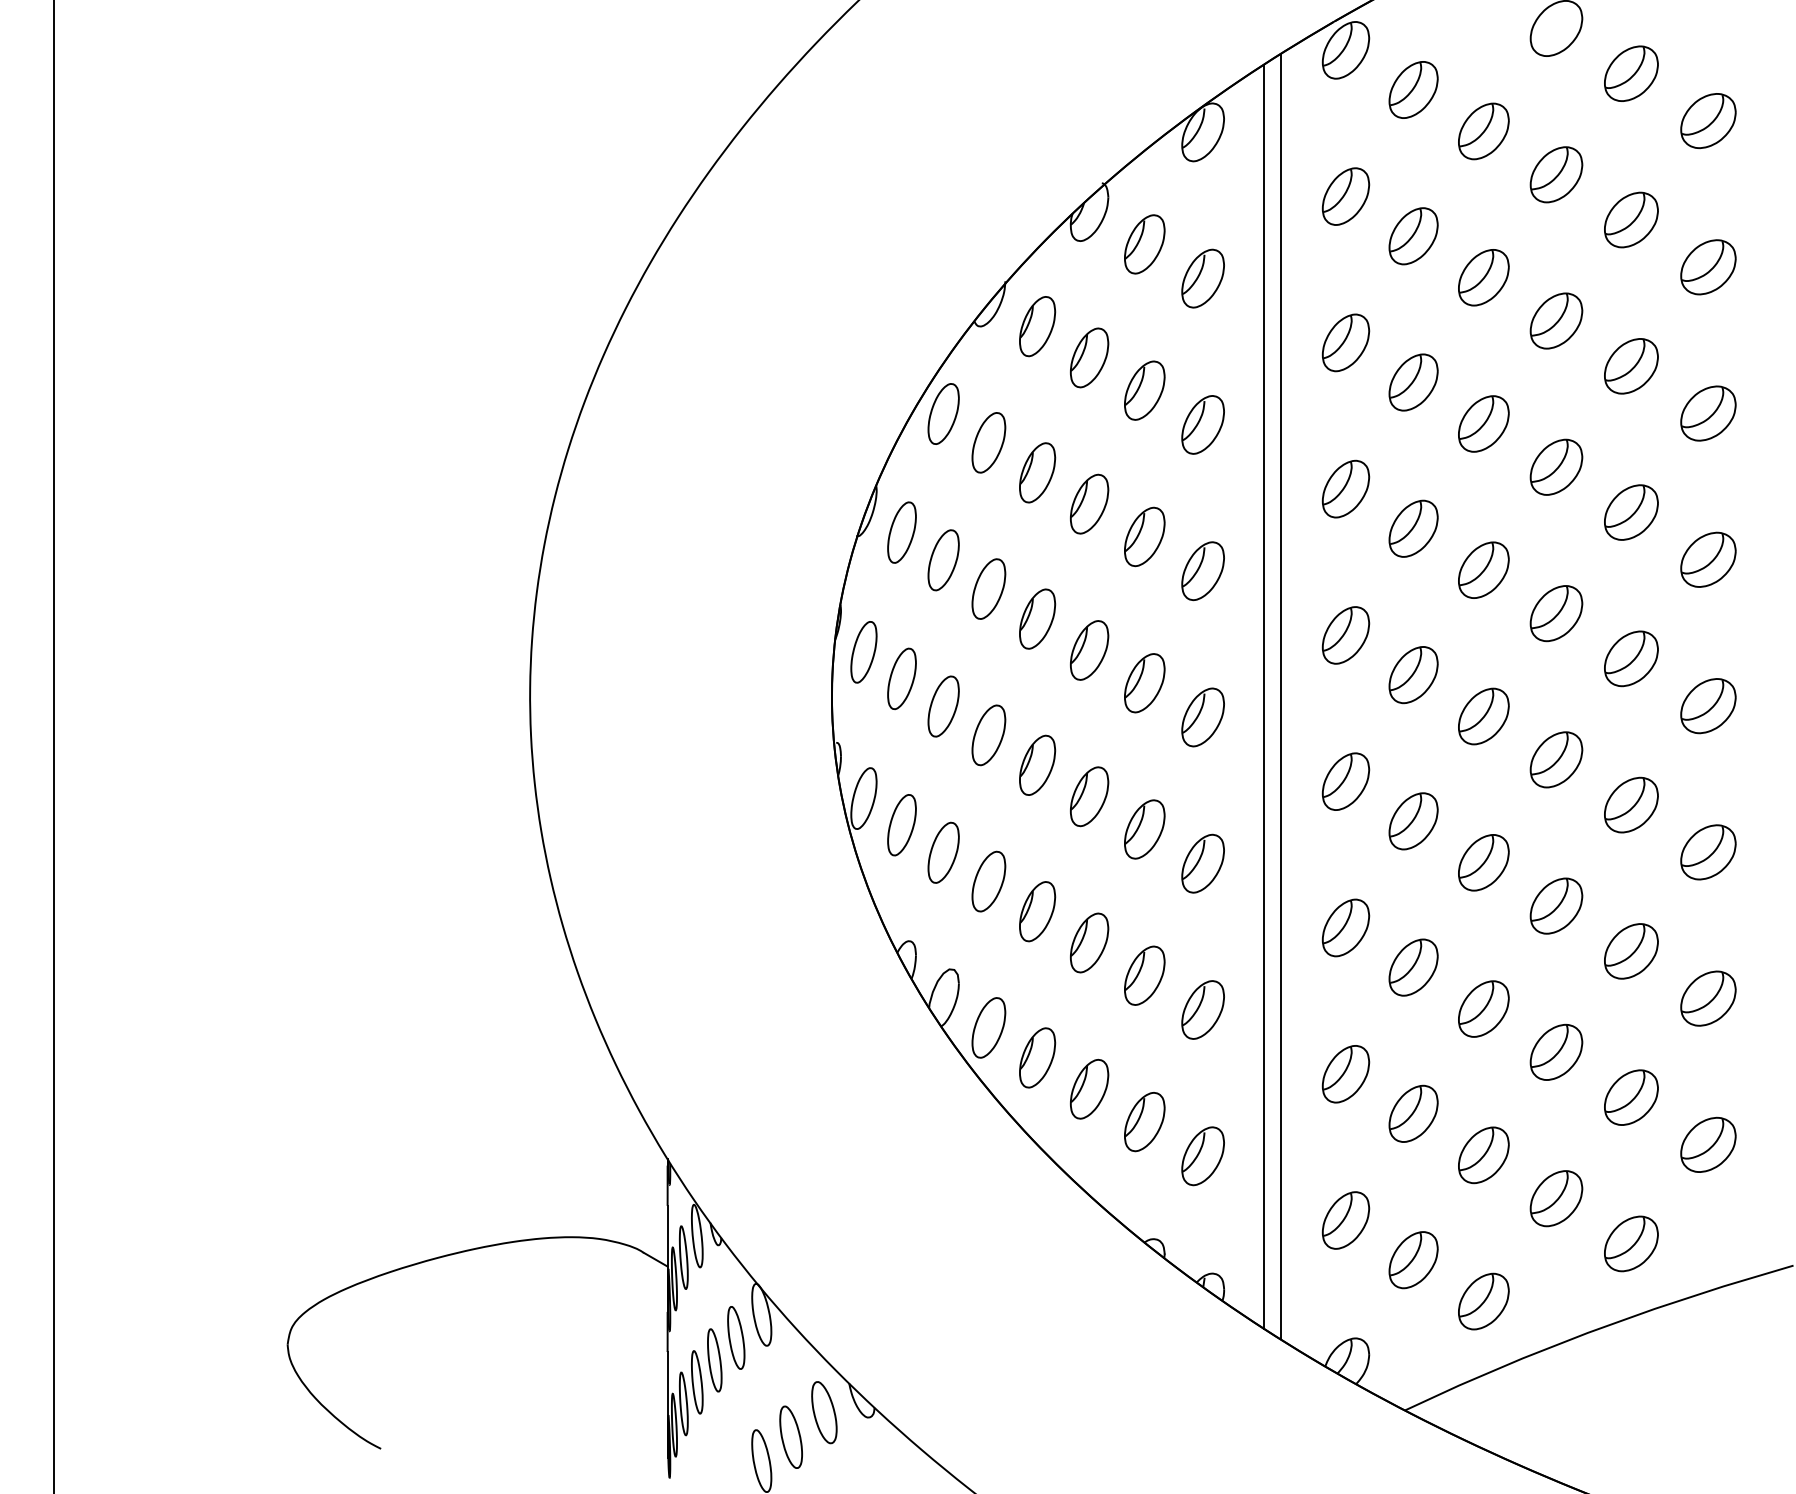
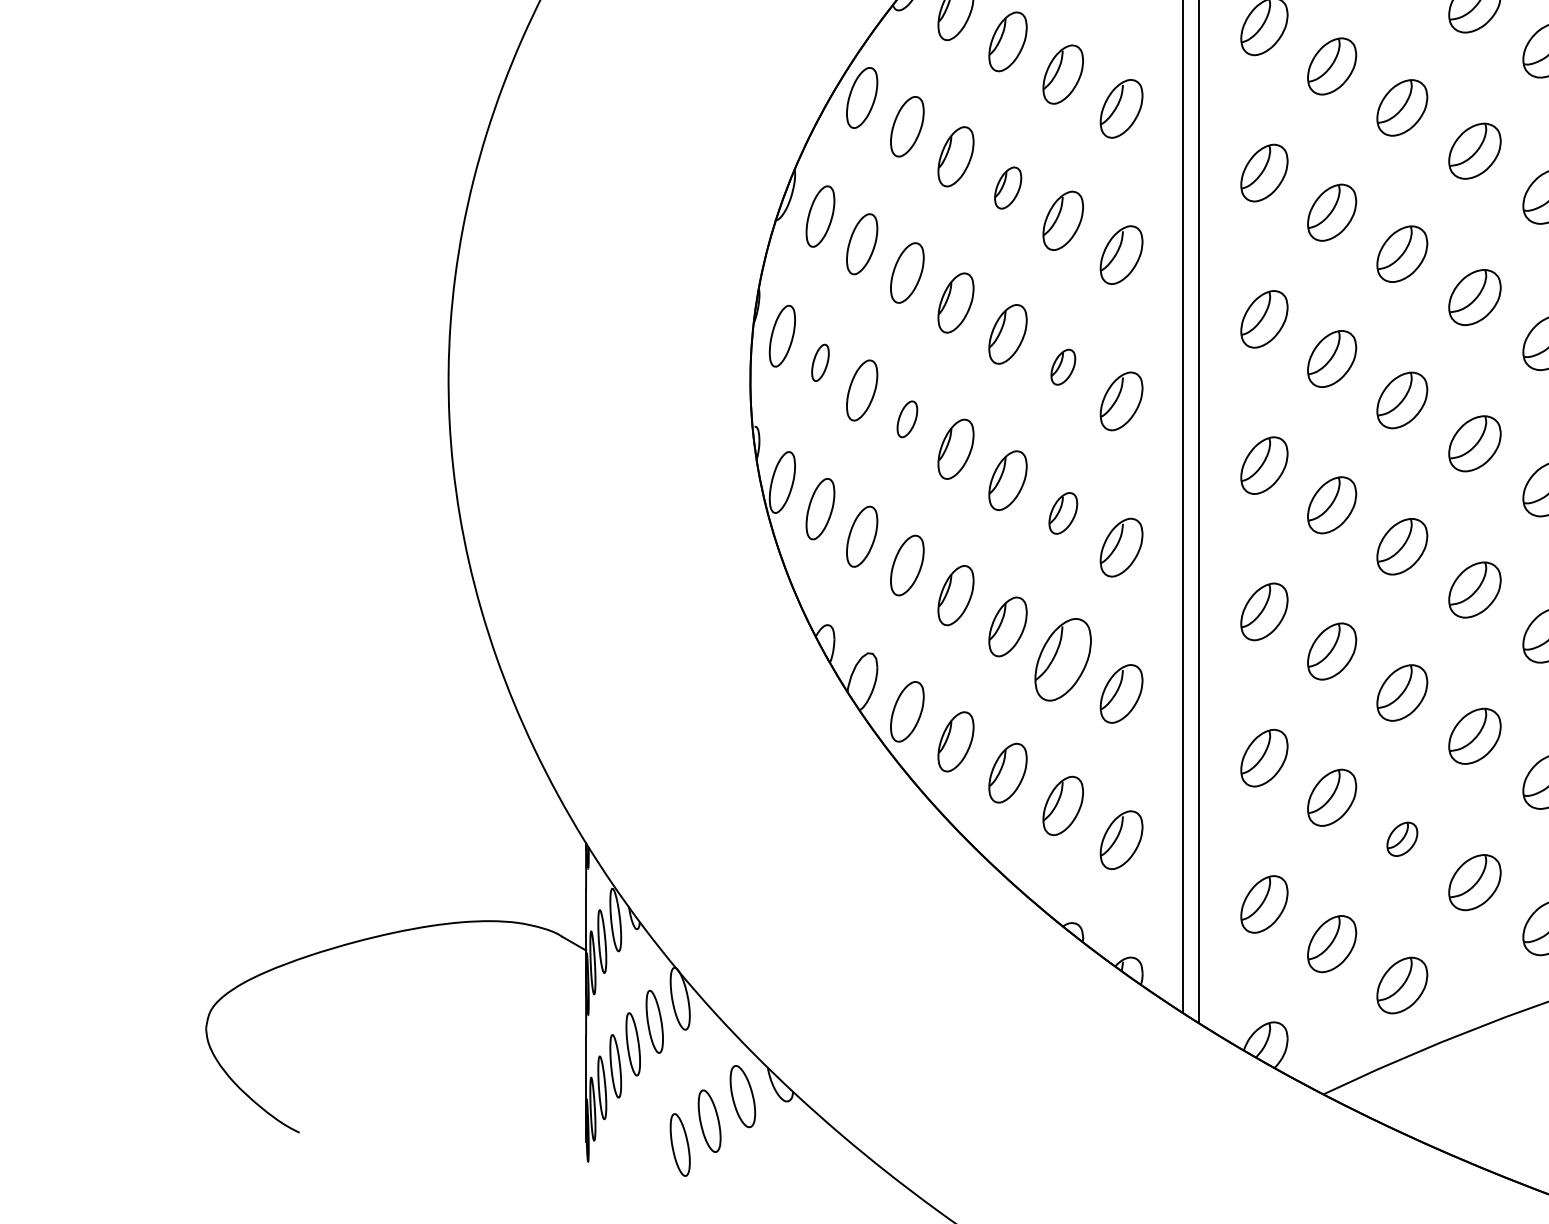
part: (1089, 503) -> (1007, 187), size x0.7
part: (901, 678) -> (819, 362), size x0.6
part: (1144, 683) -> (1062, 367), size x0.6
part: (988, 735) -> (906, 419), size x0.6
part: (1144, 829) -> (1062, 513), size x0.7
part: (1144, 975) -> (1062, 659), size x1.4
part: (1483, 1155) -> (1401, 839), size x0.6

